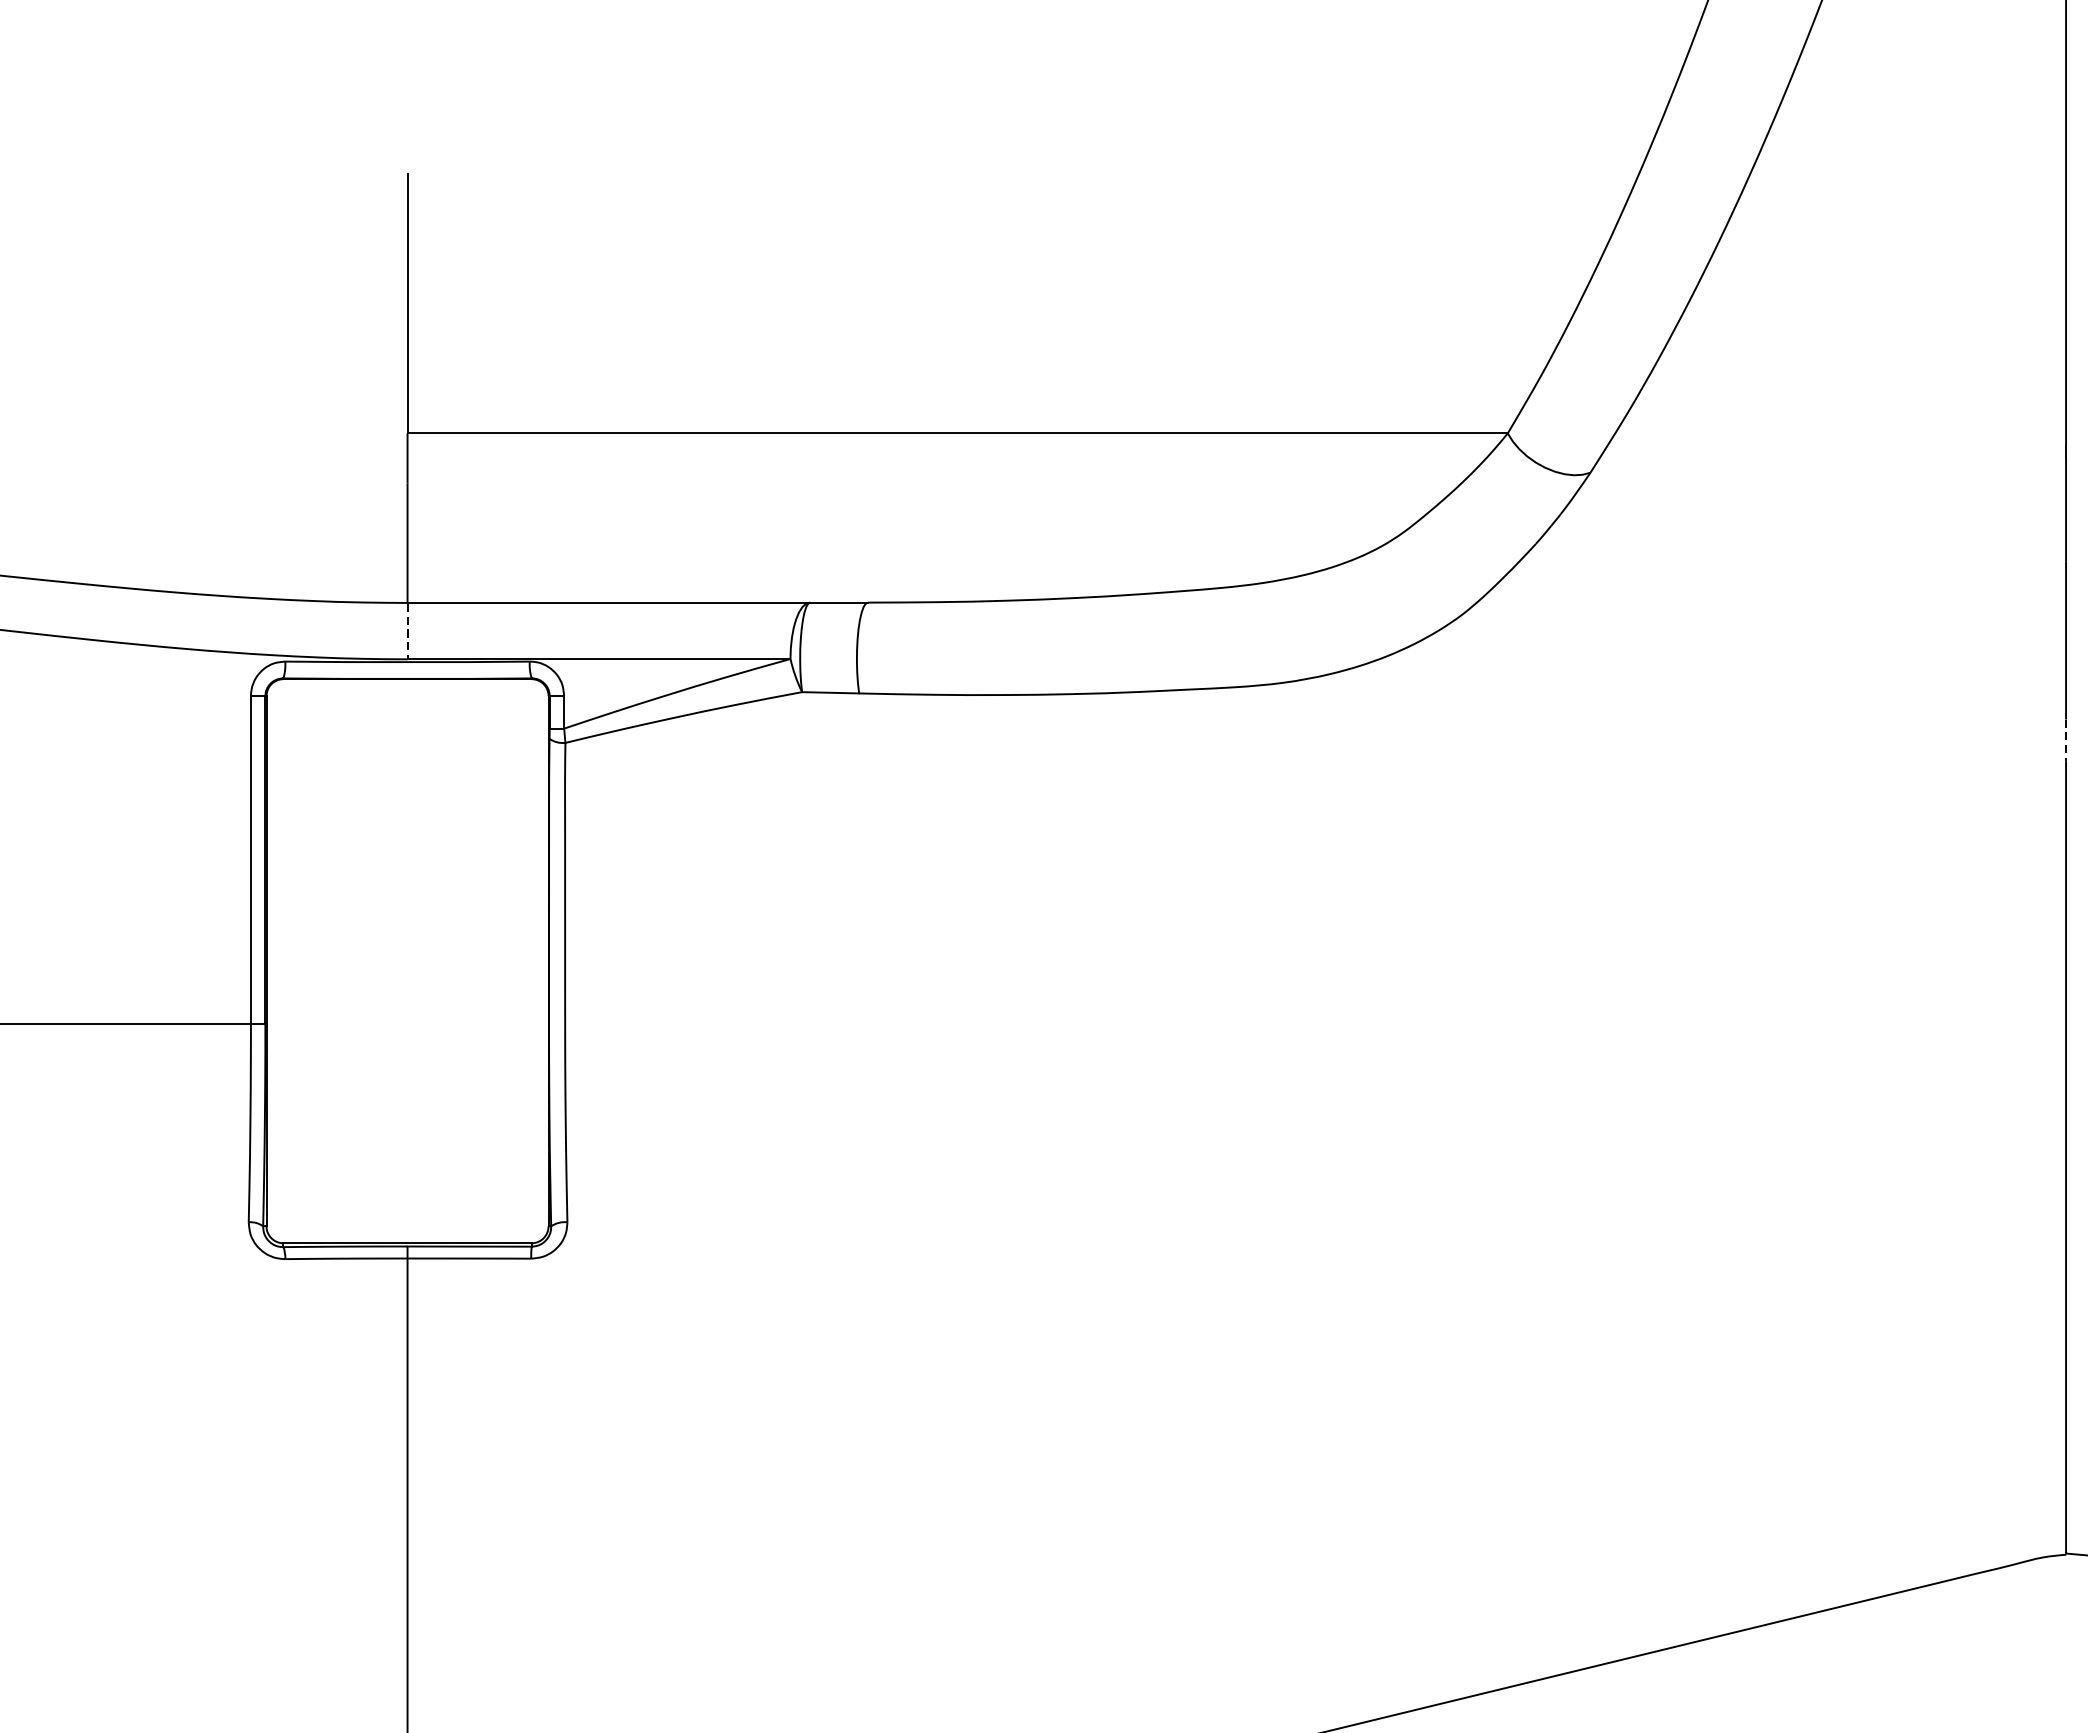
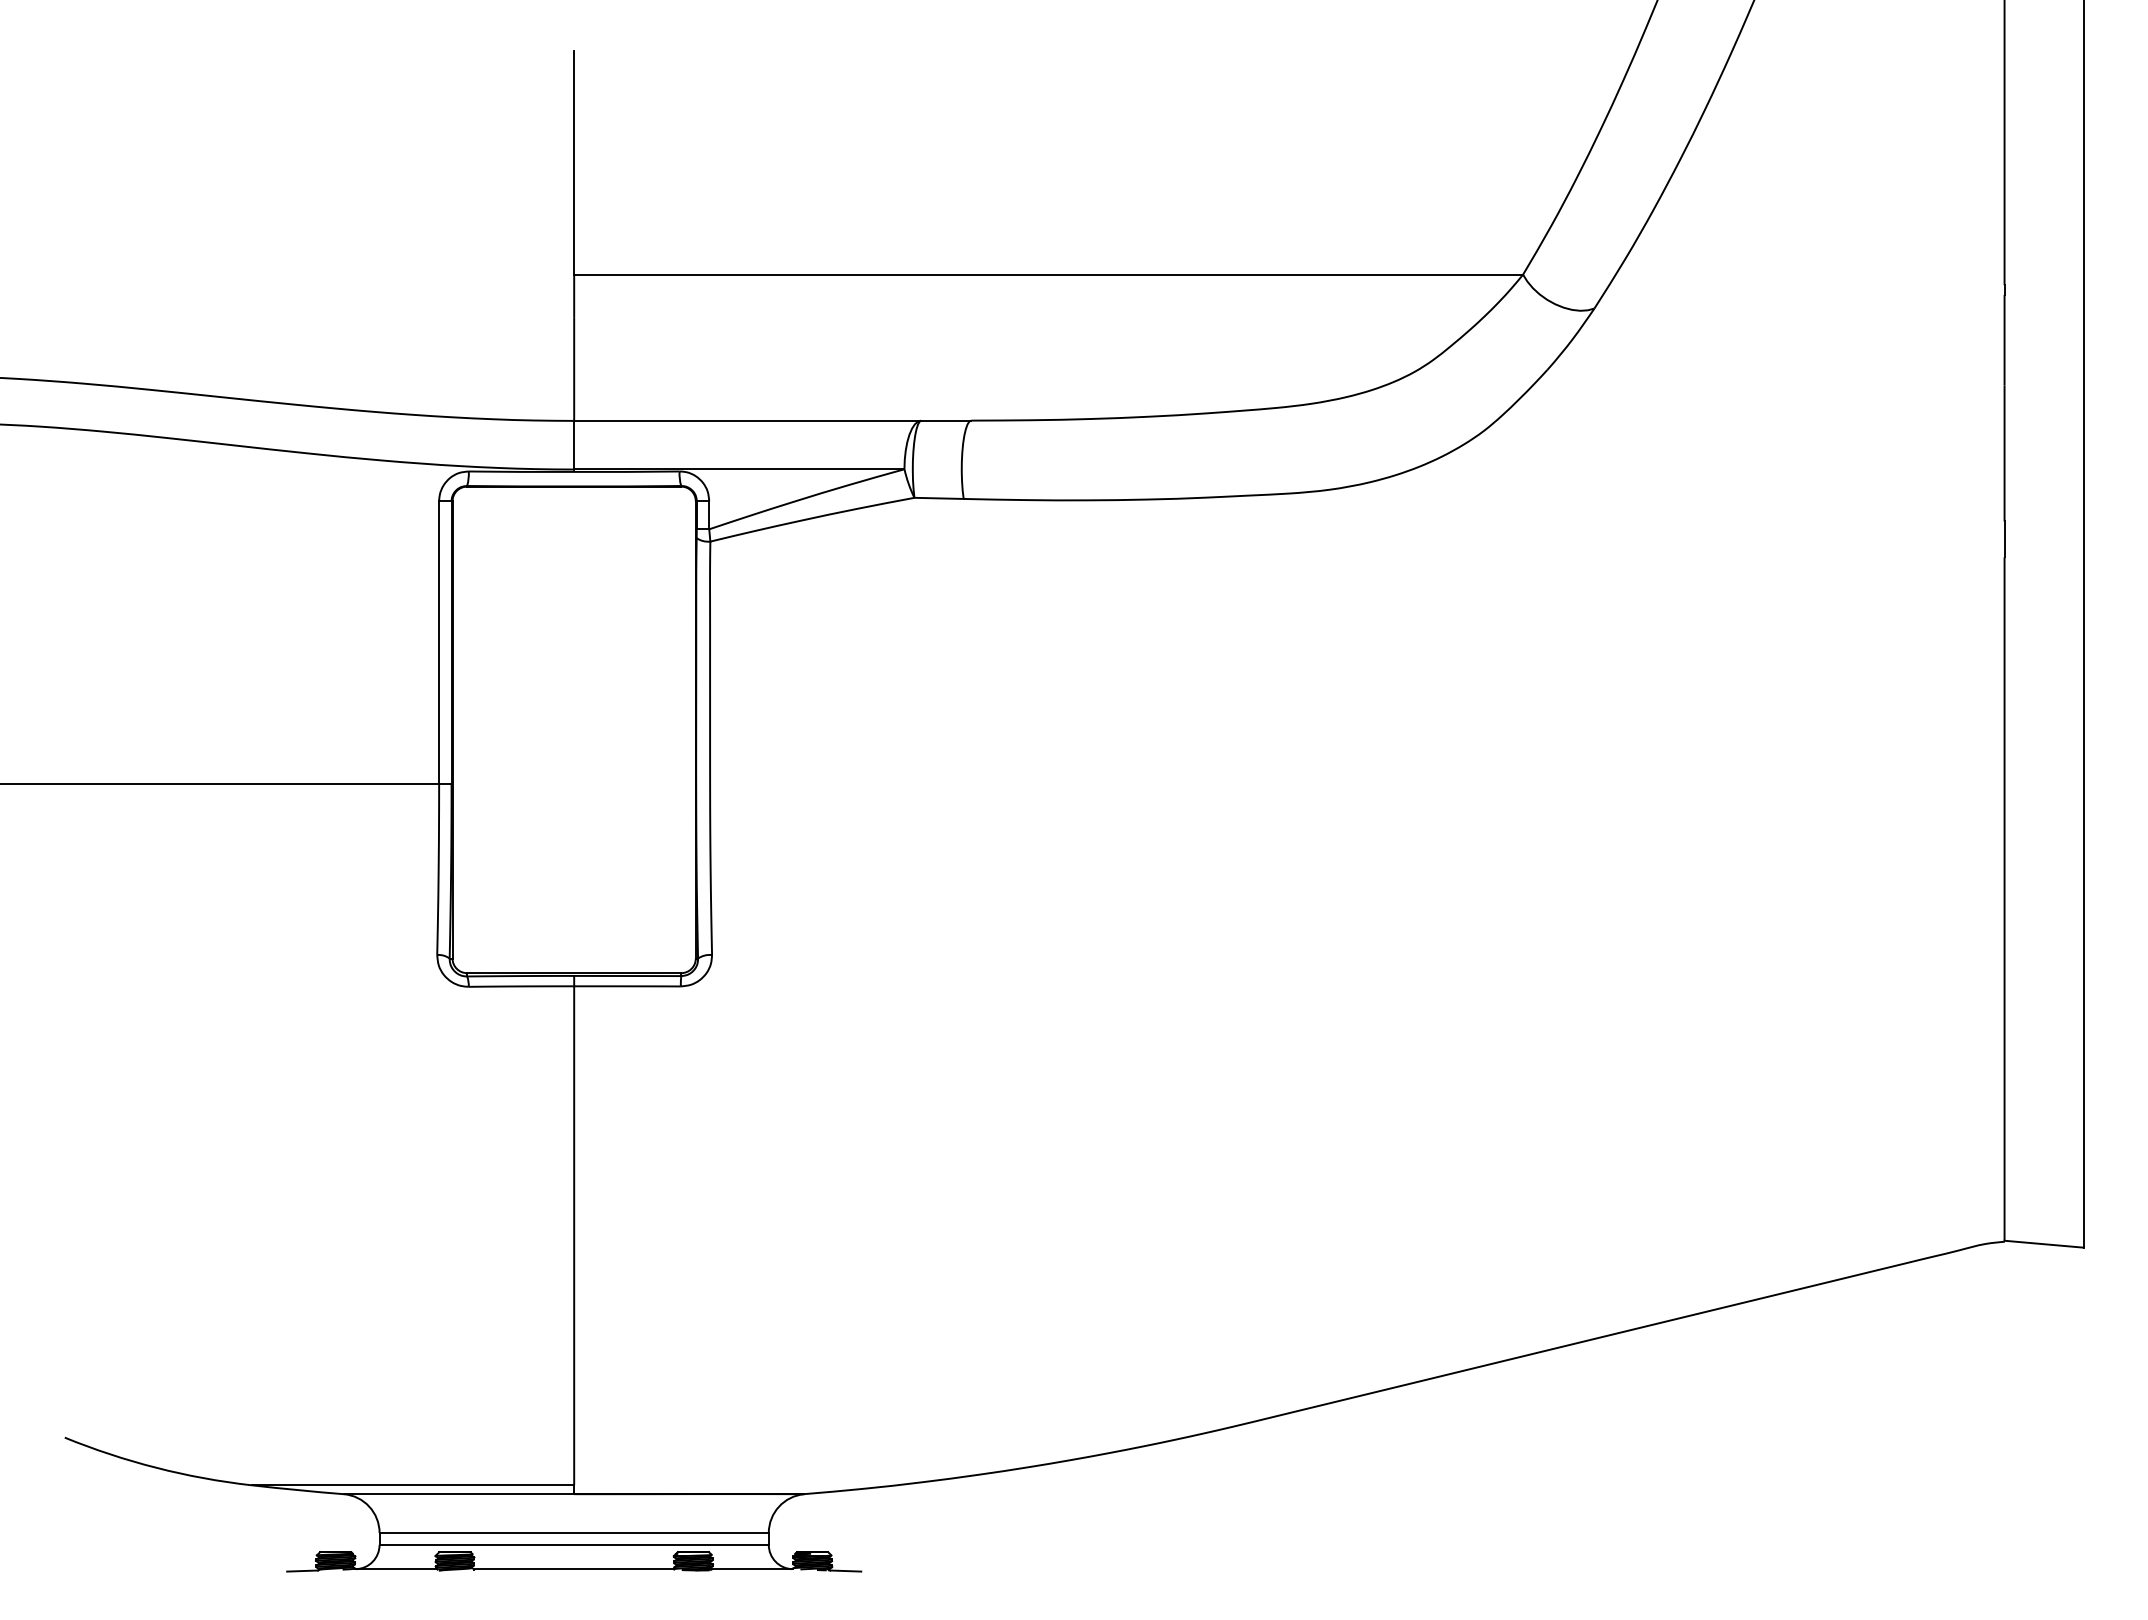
line: (407, 631) -> (574, 445), dashed -> solid
line: (2065, 740) -> (2004, 539), dashed -> solid

